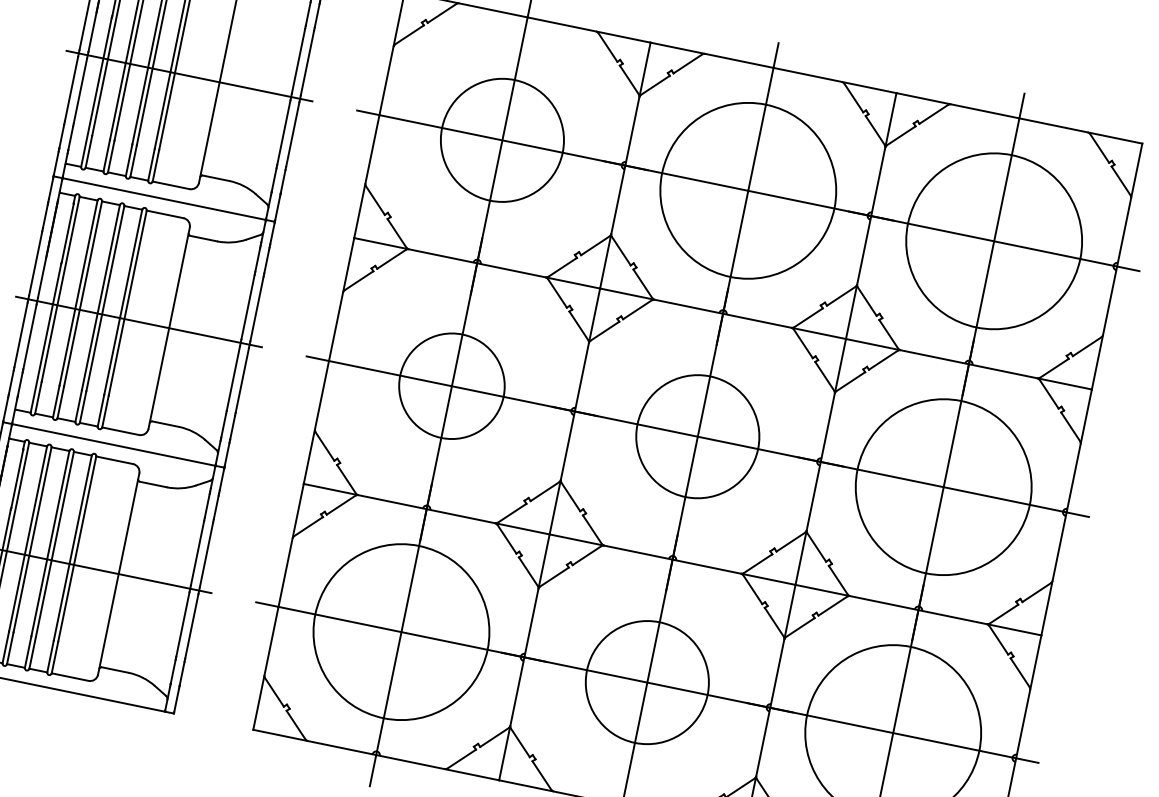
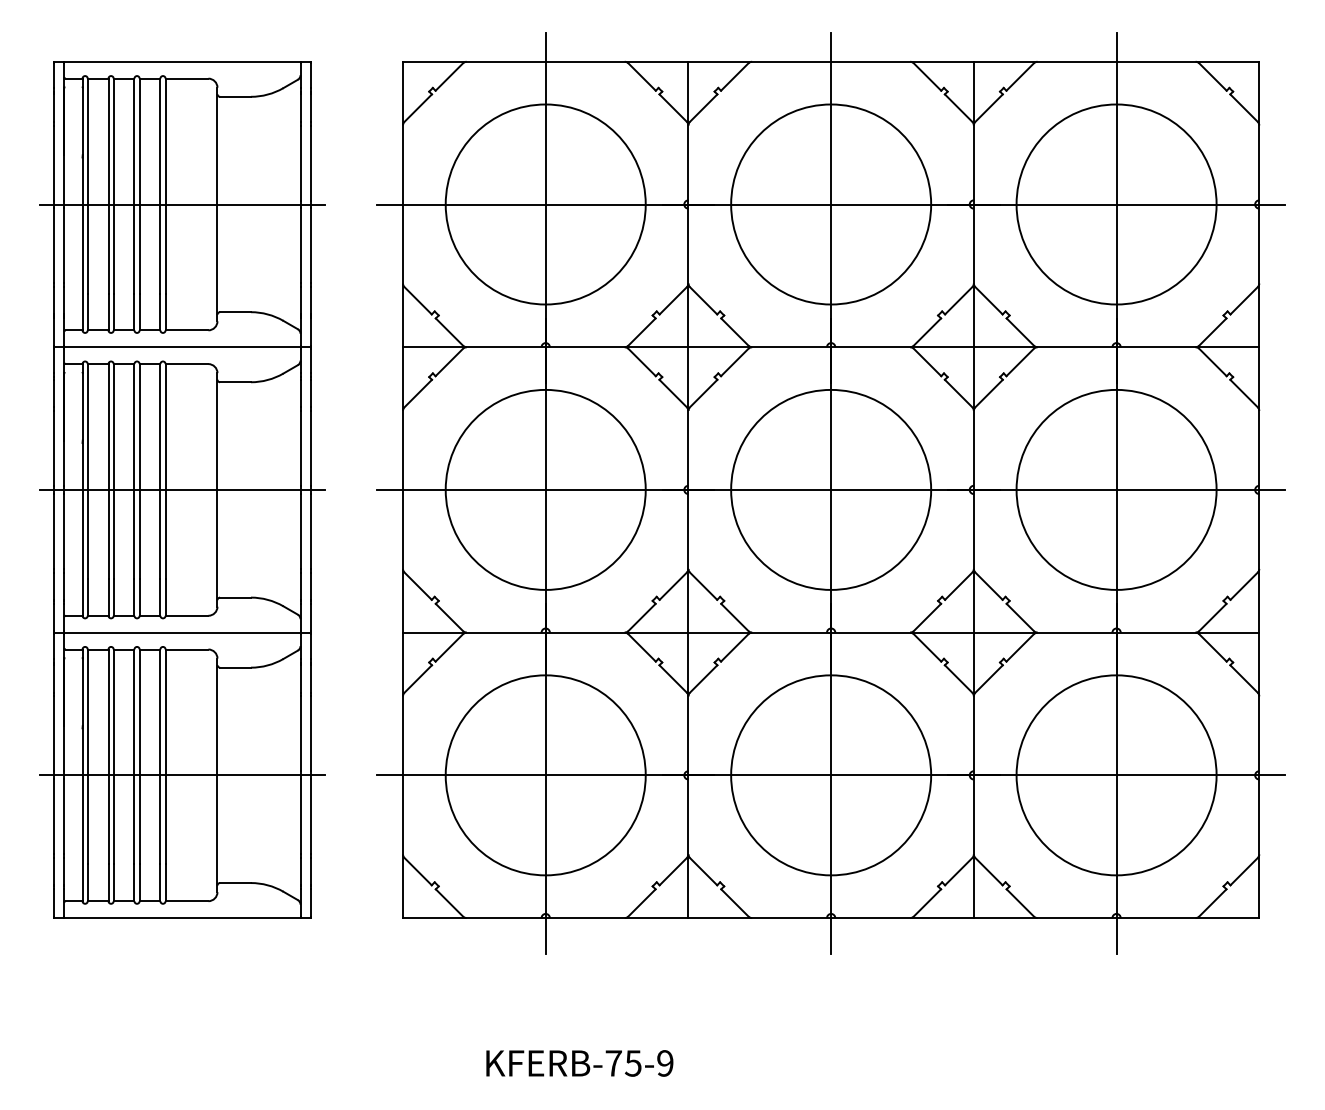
circle: (502, 140) -> (545, 204), size x1.43
circle: (451, 385) -> (545, 489), size x1.67
circle: (698, 436) -> (831, 489), size x1.43
circle: (647, 682) -> (831, 775), size x1.43

